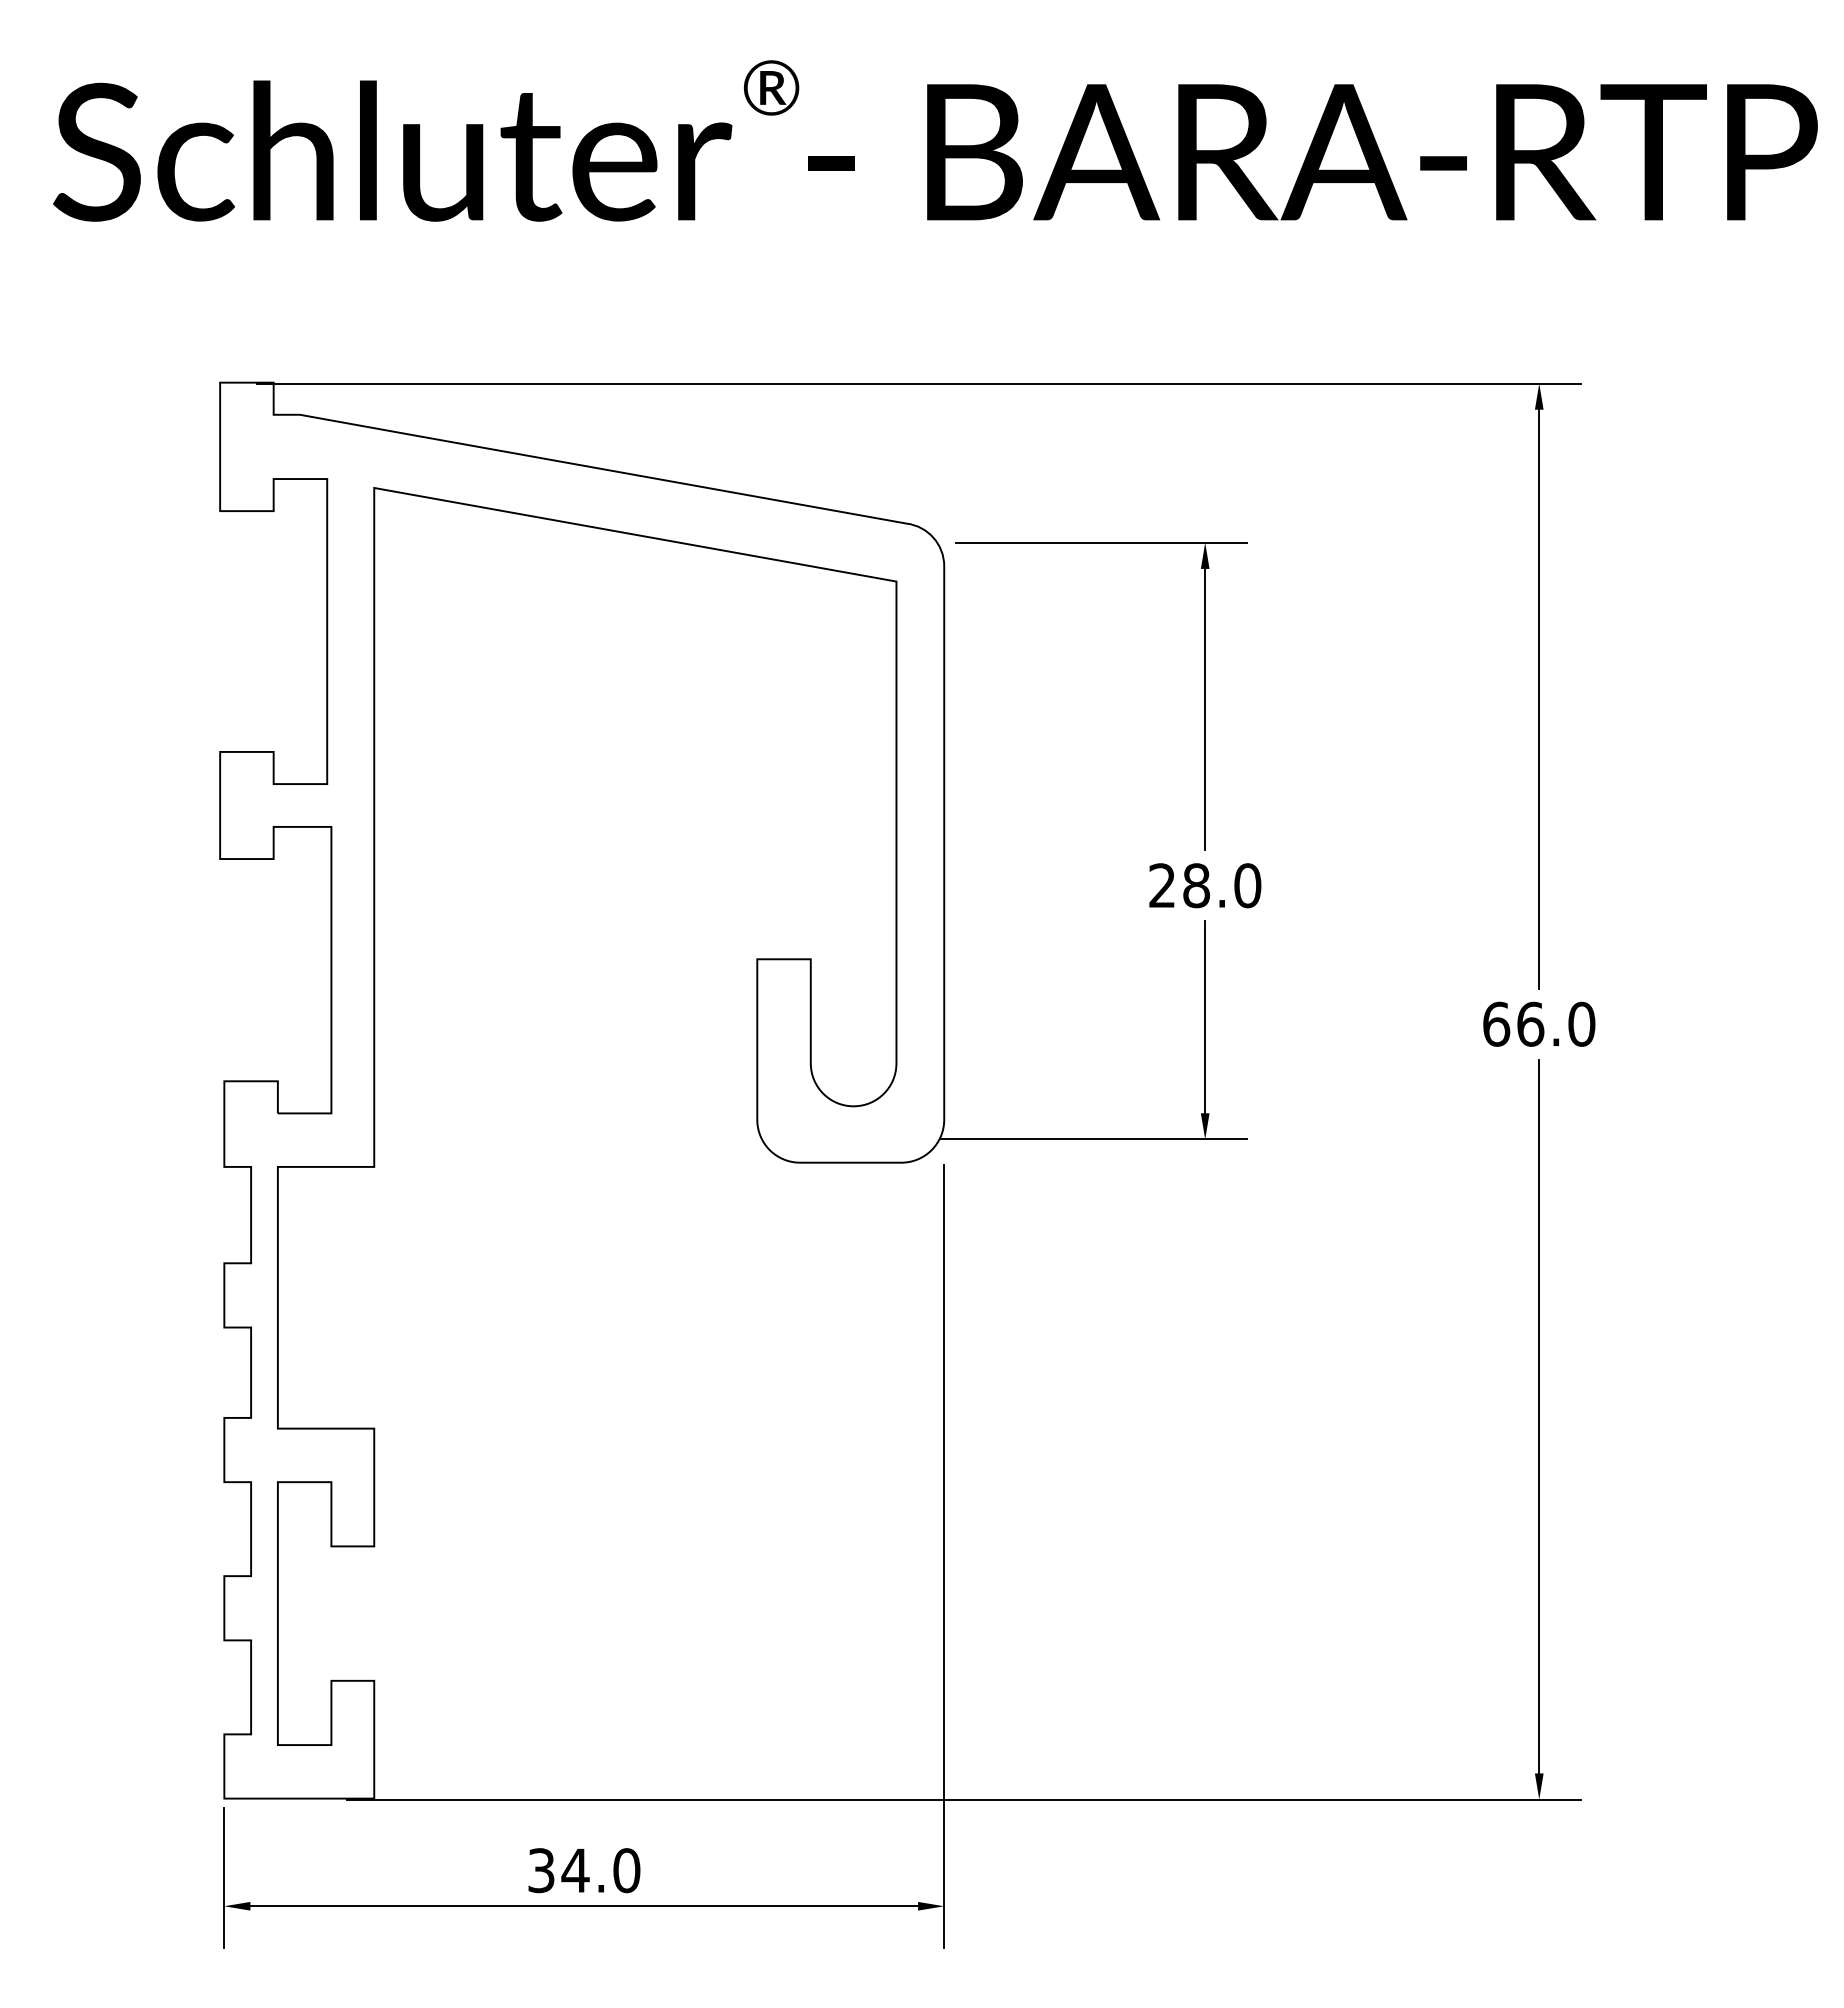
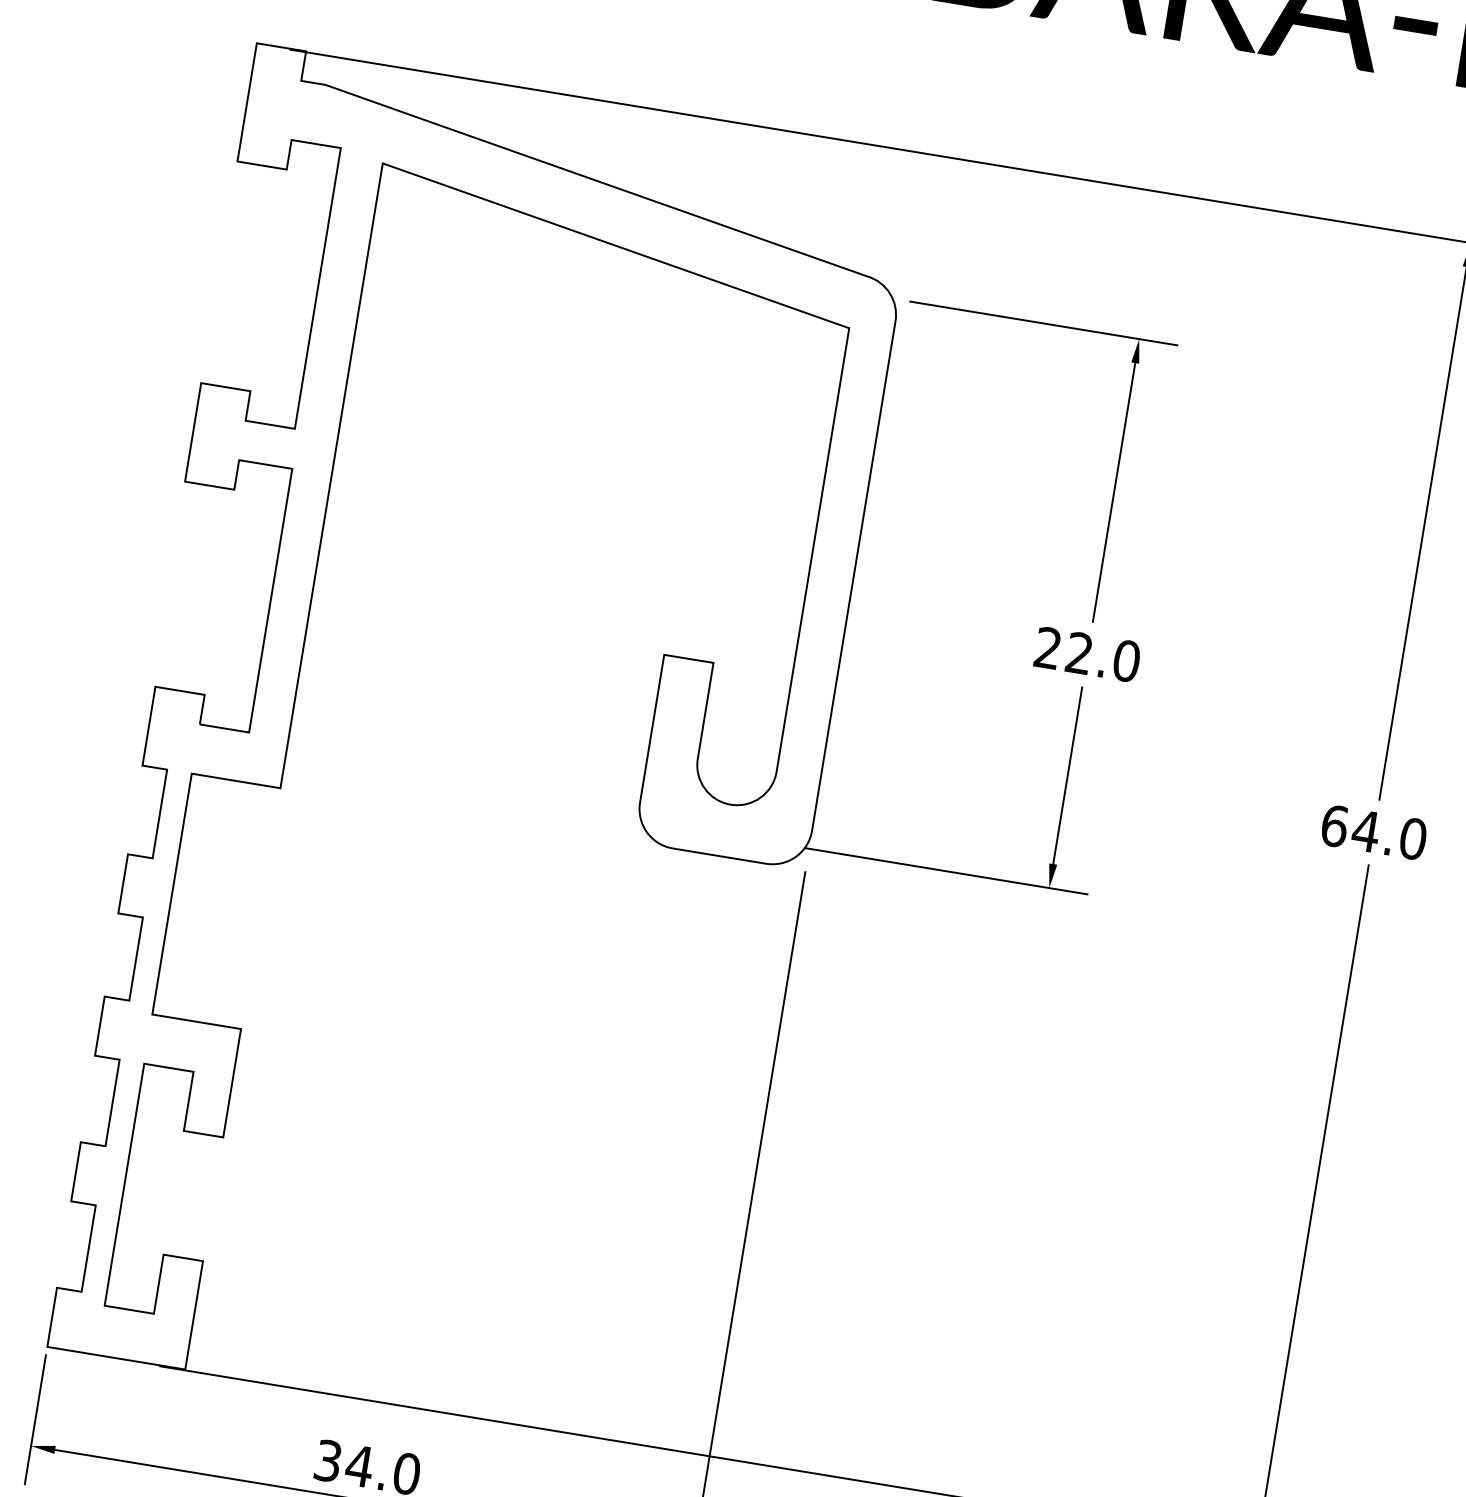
text: (1196, 885) -> (1079, 653), 28.0 -> 22.0
text: (1530, 1023) -> (1366, 830), 66.0 -> 64.0

